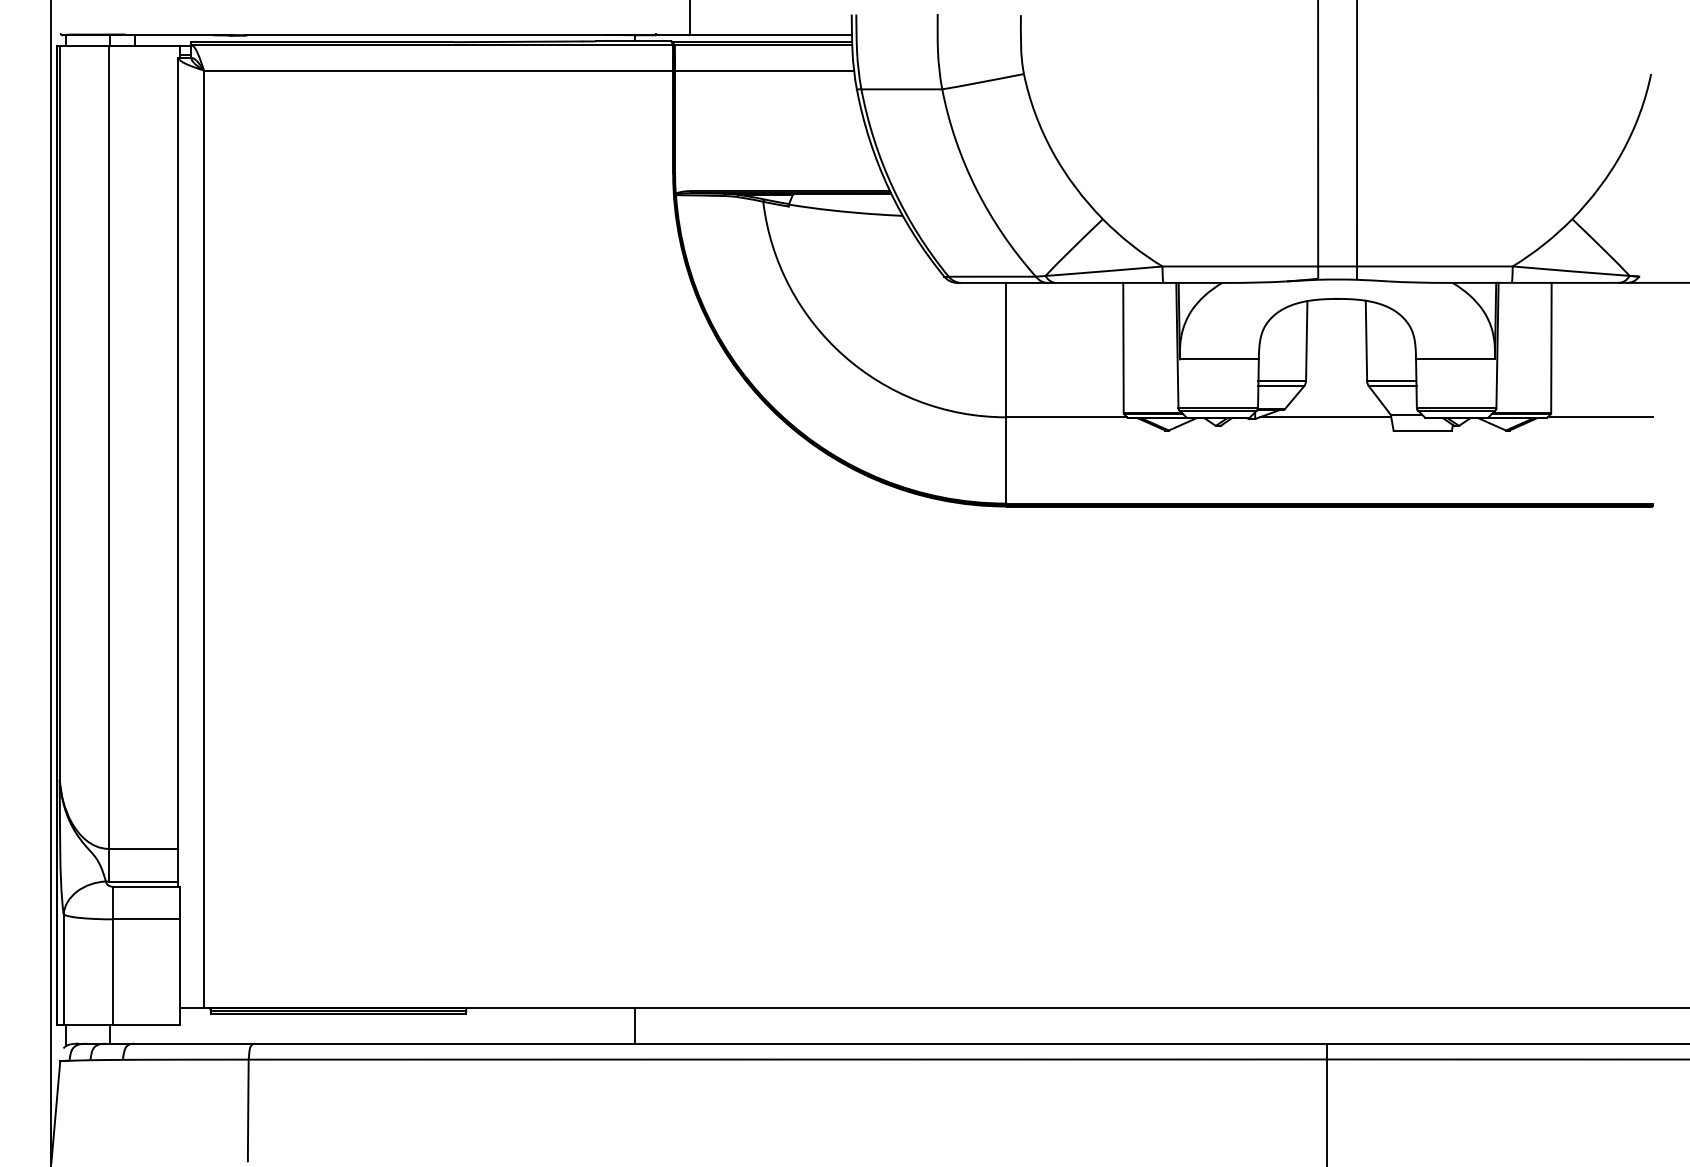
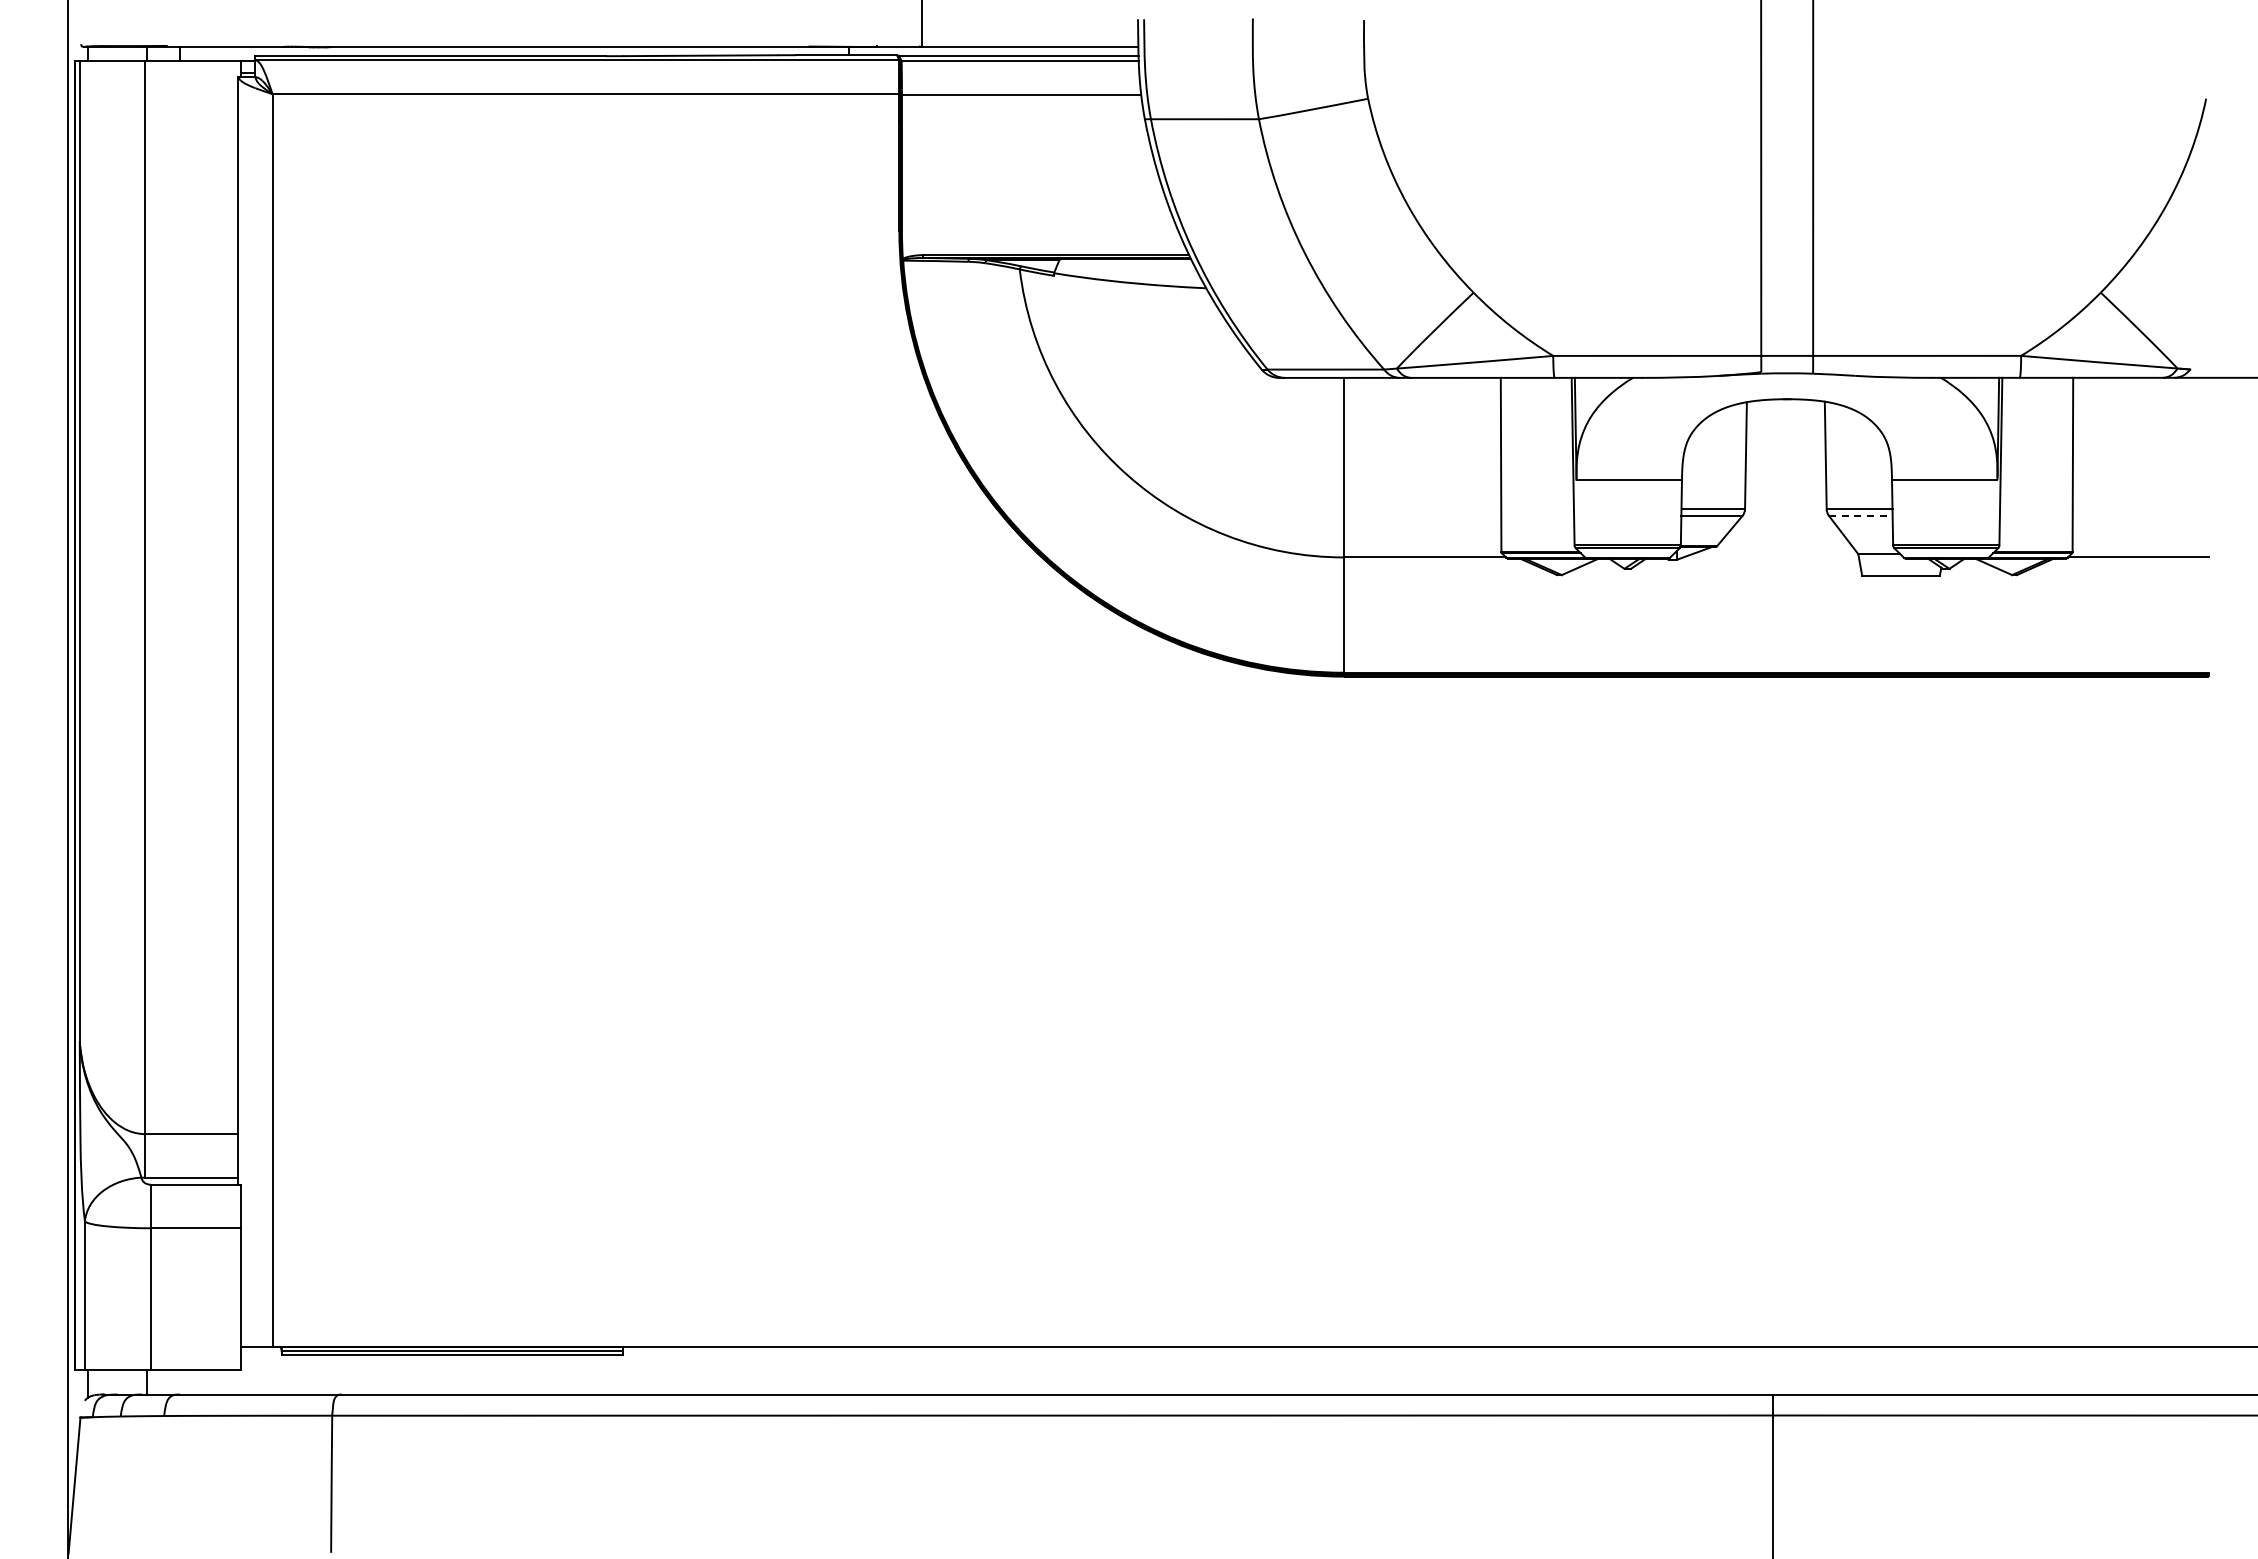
line: (1392, 385) -> (1860, 515), solid -> dashed
line: (1325, 417) -> (1770, 557), removed
line: (635, 1025) -> (849, 1370), removed

